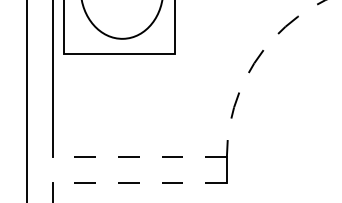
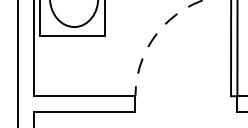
line: (139, 157) -> (84, 96), dashed -> solid
line: (139, 183) -> (84, 111), dashed -> solid

